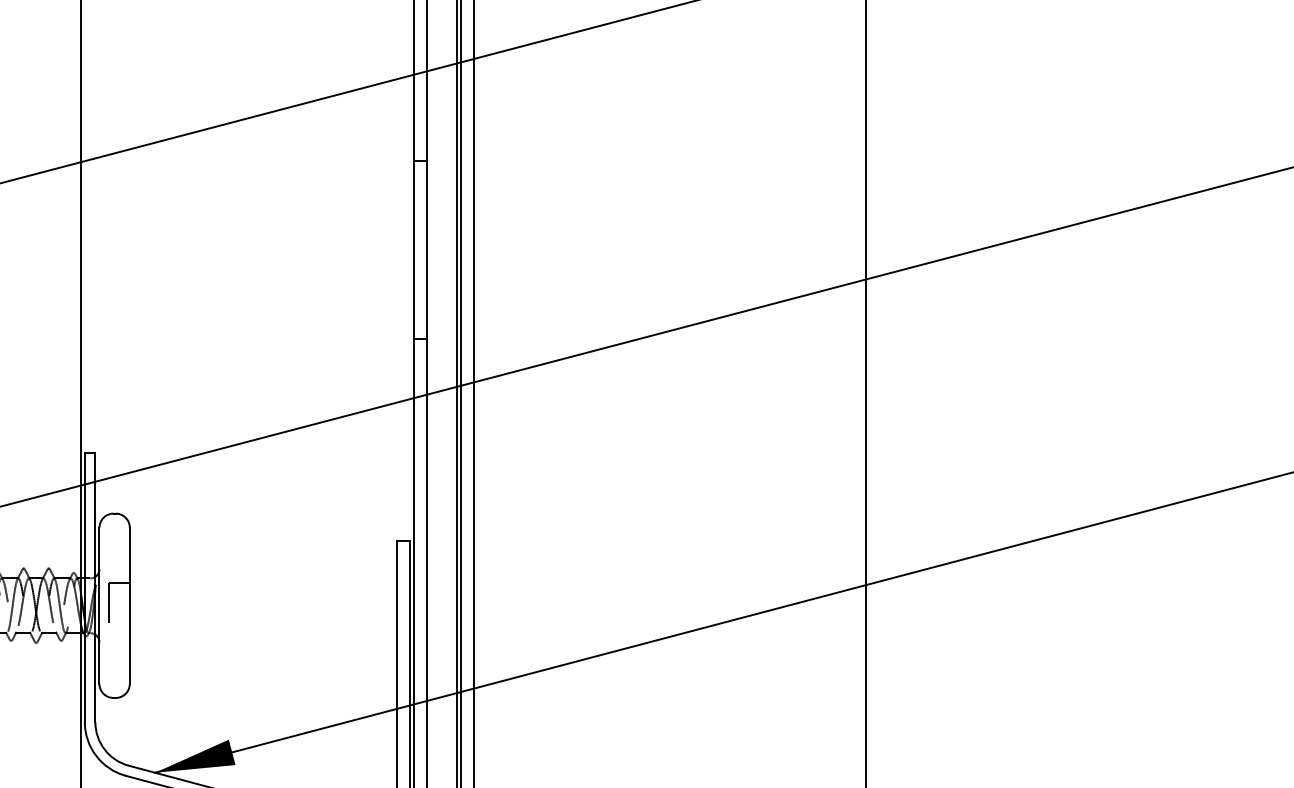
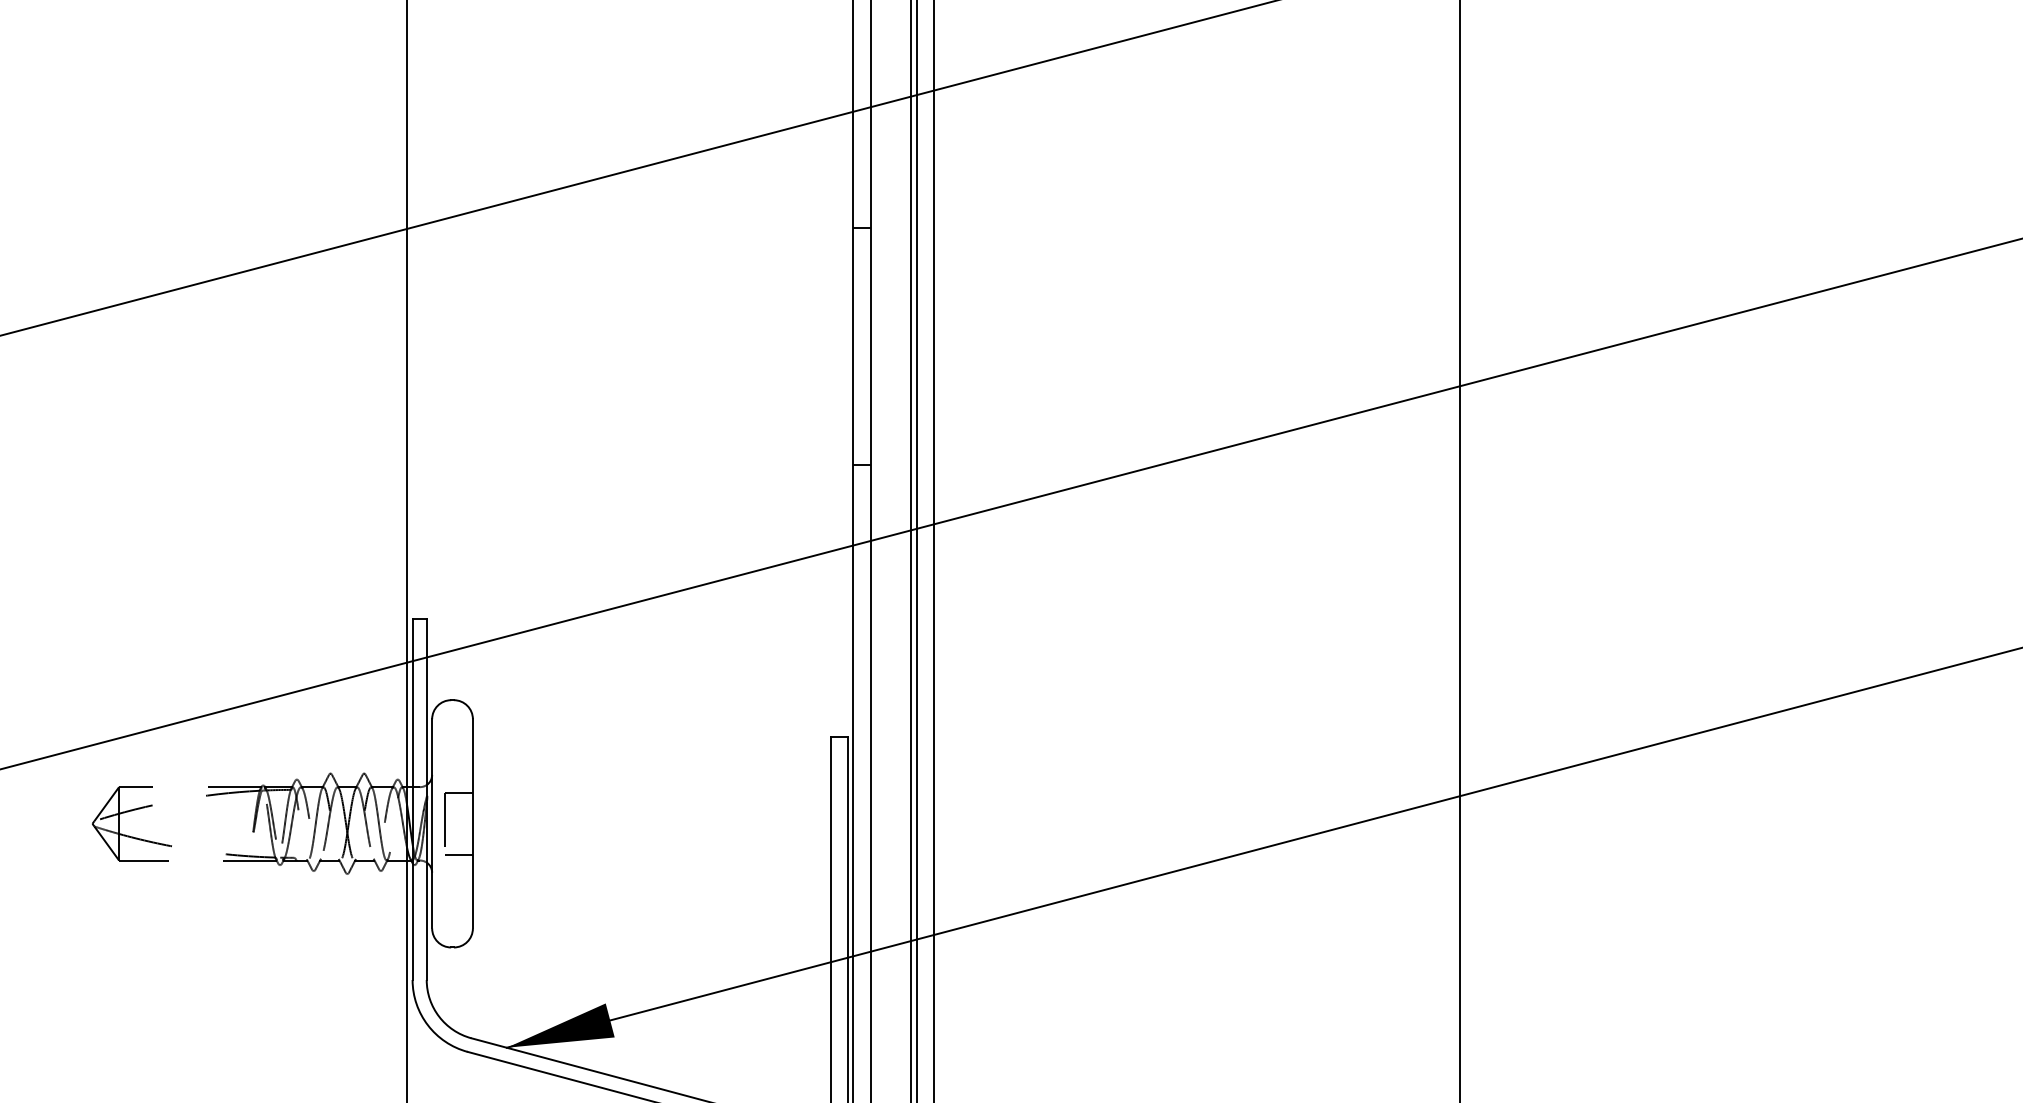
line: (119, 628) -> (458, 854), added

